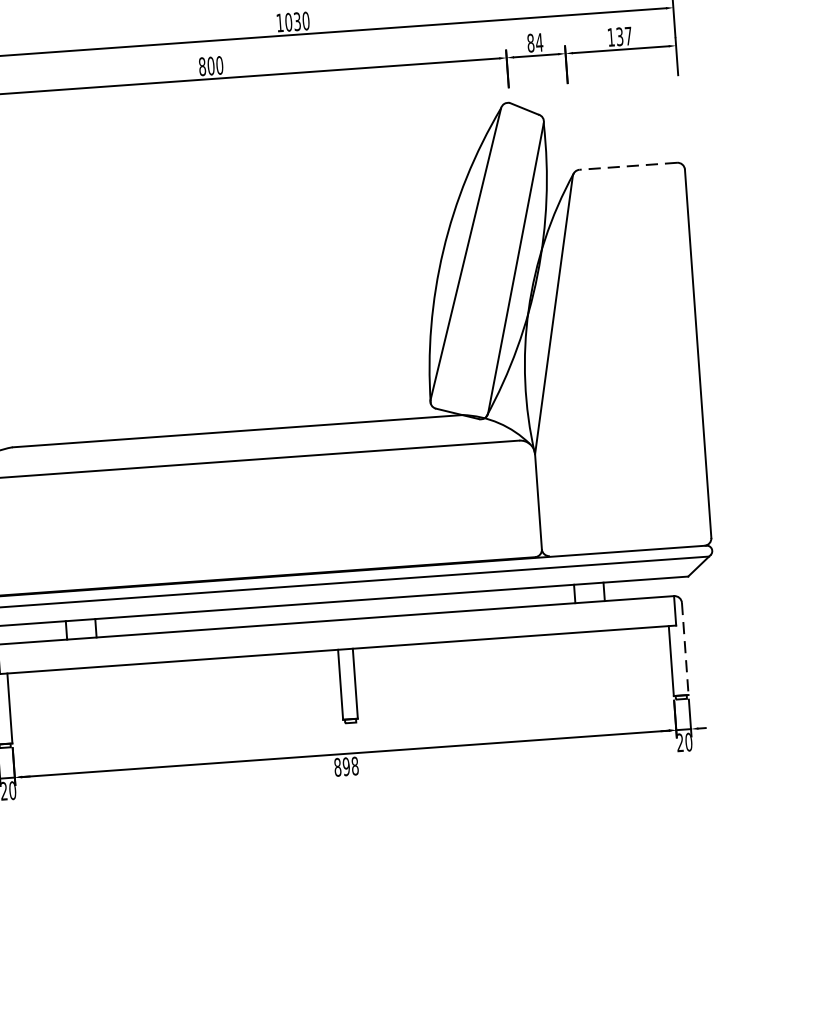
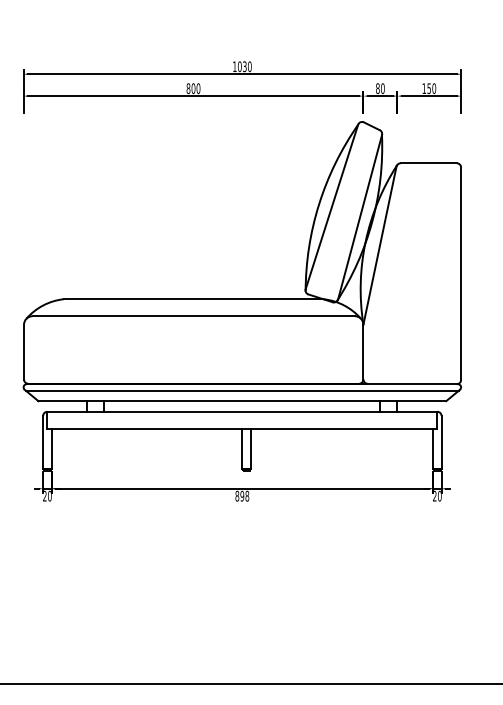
text: (623, 36) -> (431, 88), 137 -> 150
text: (538, 42) -> (382, 88), 84 -> 80
line: (627, 166) -> (428, 163), dashed -> solid
line: (685, 648) -> (441, 442), dashed -> solid

